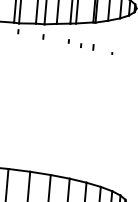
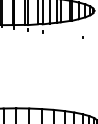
part: (81, 43) -> (64, 33), removed

